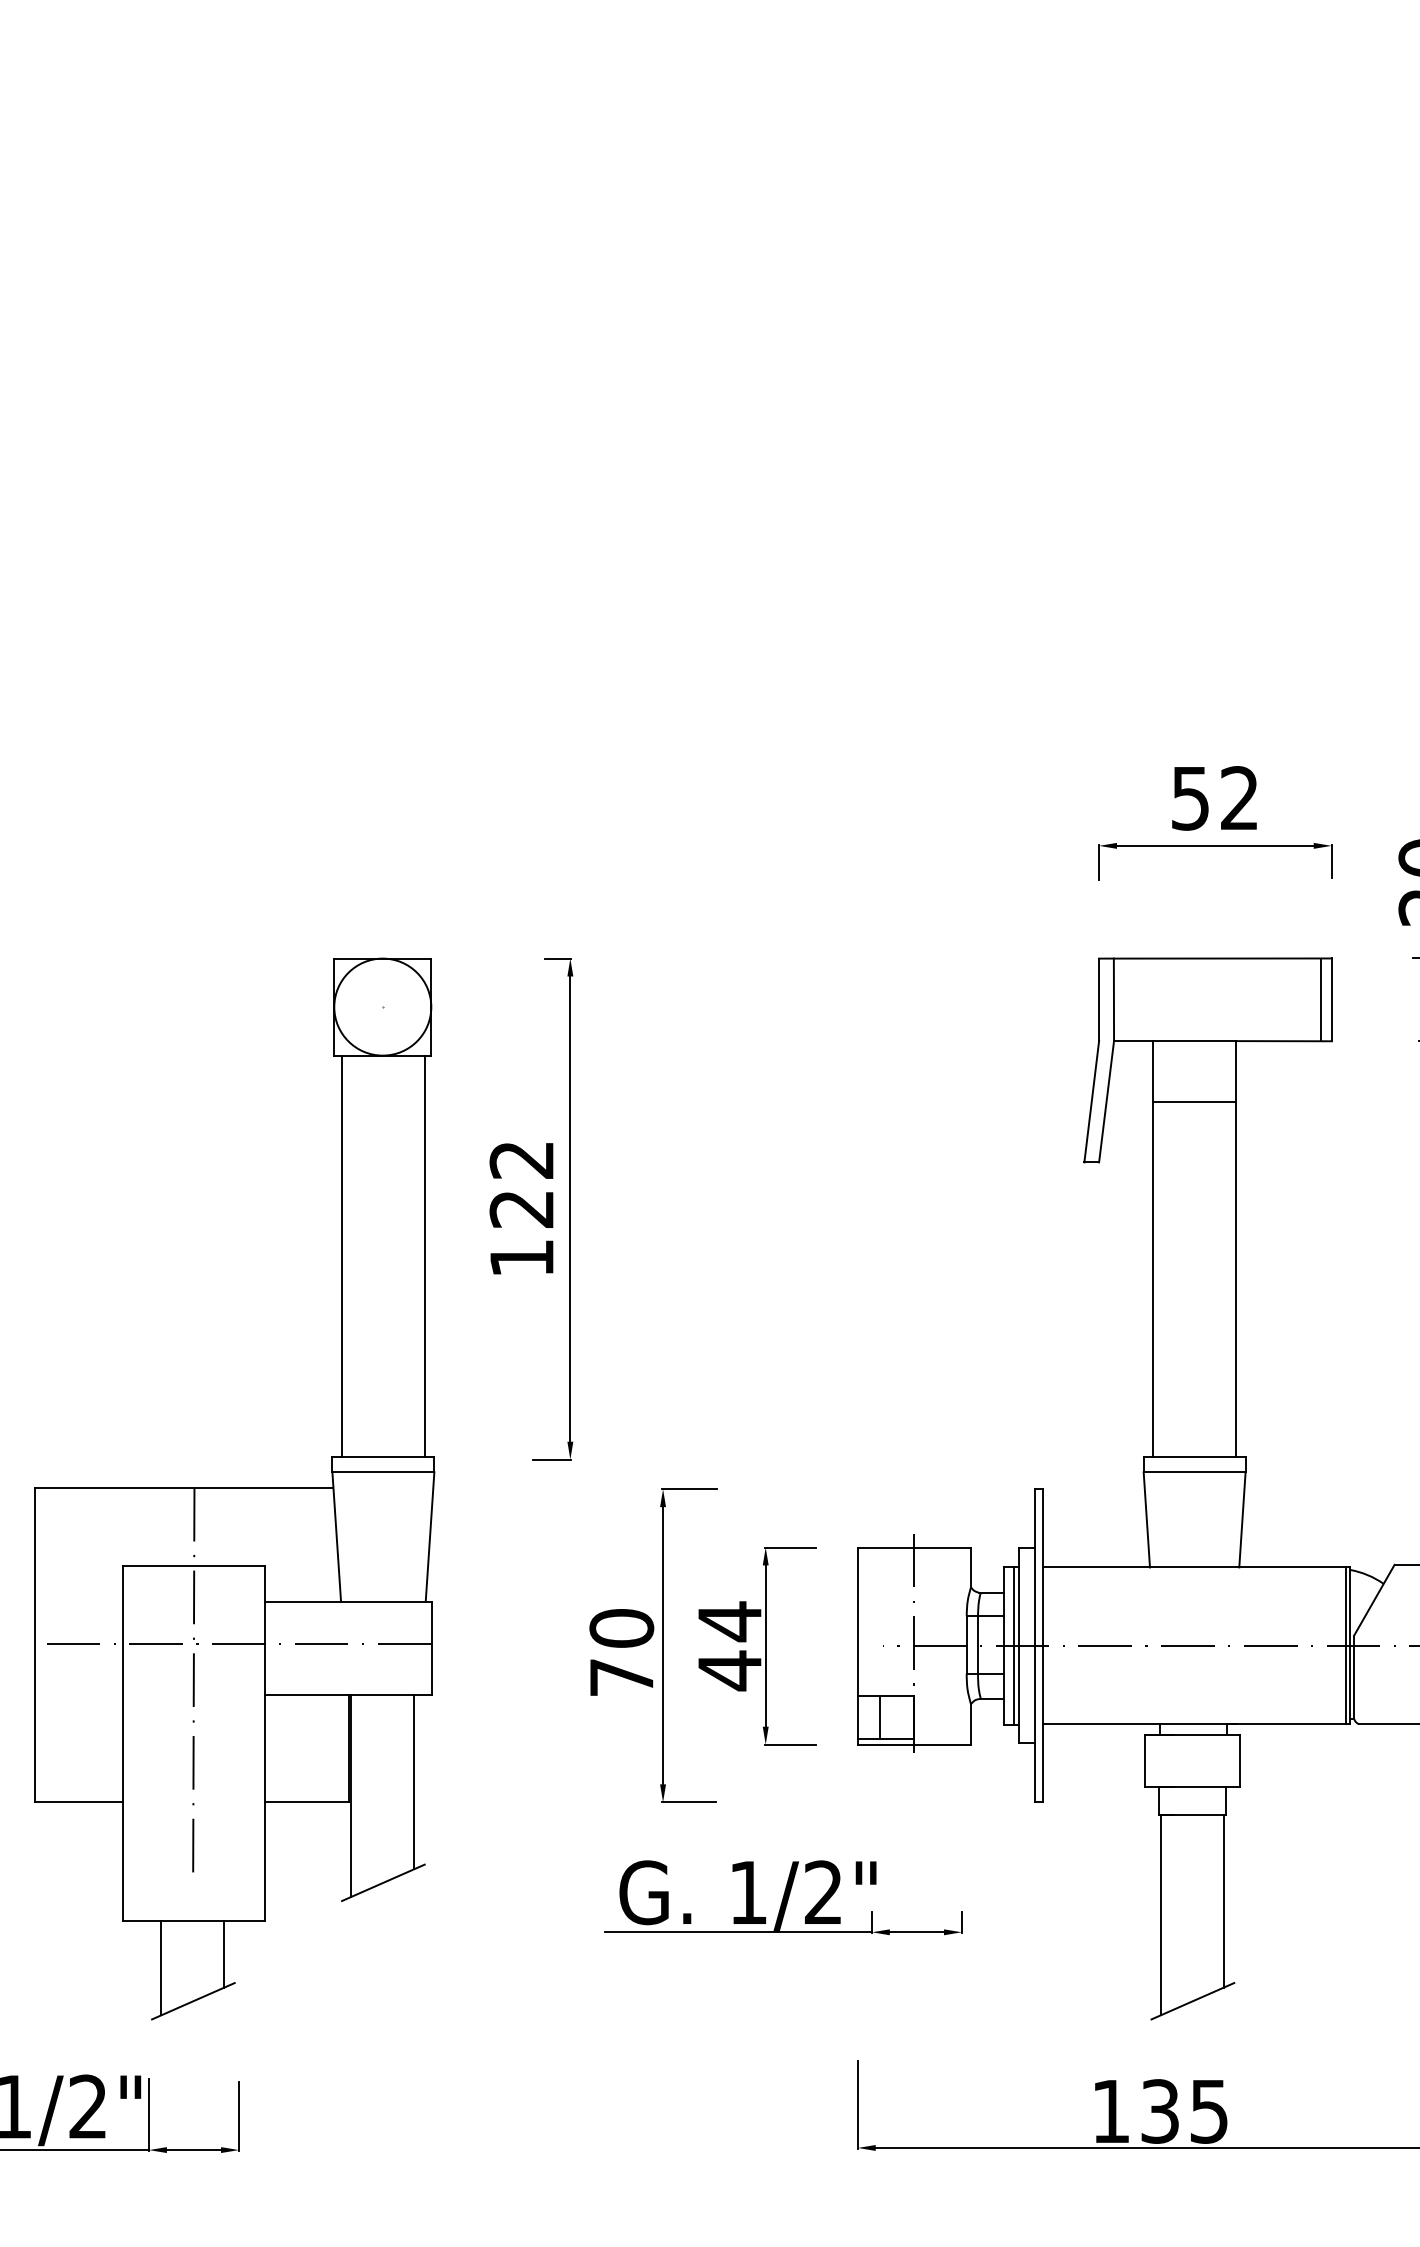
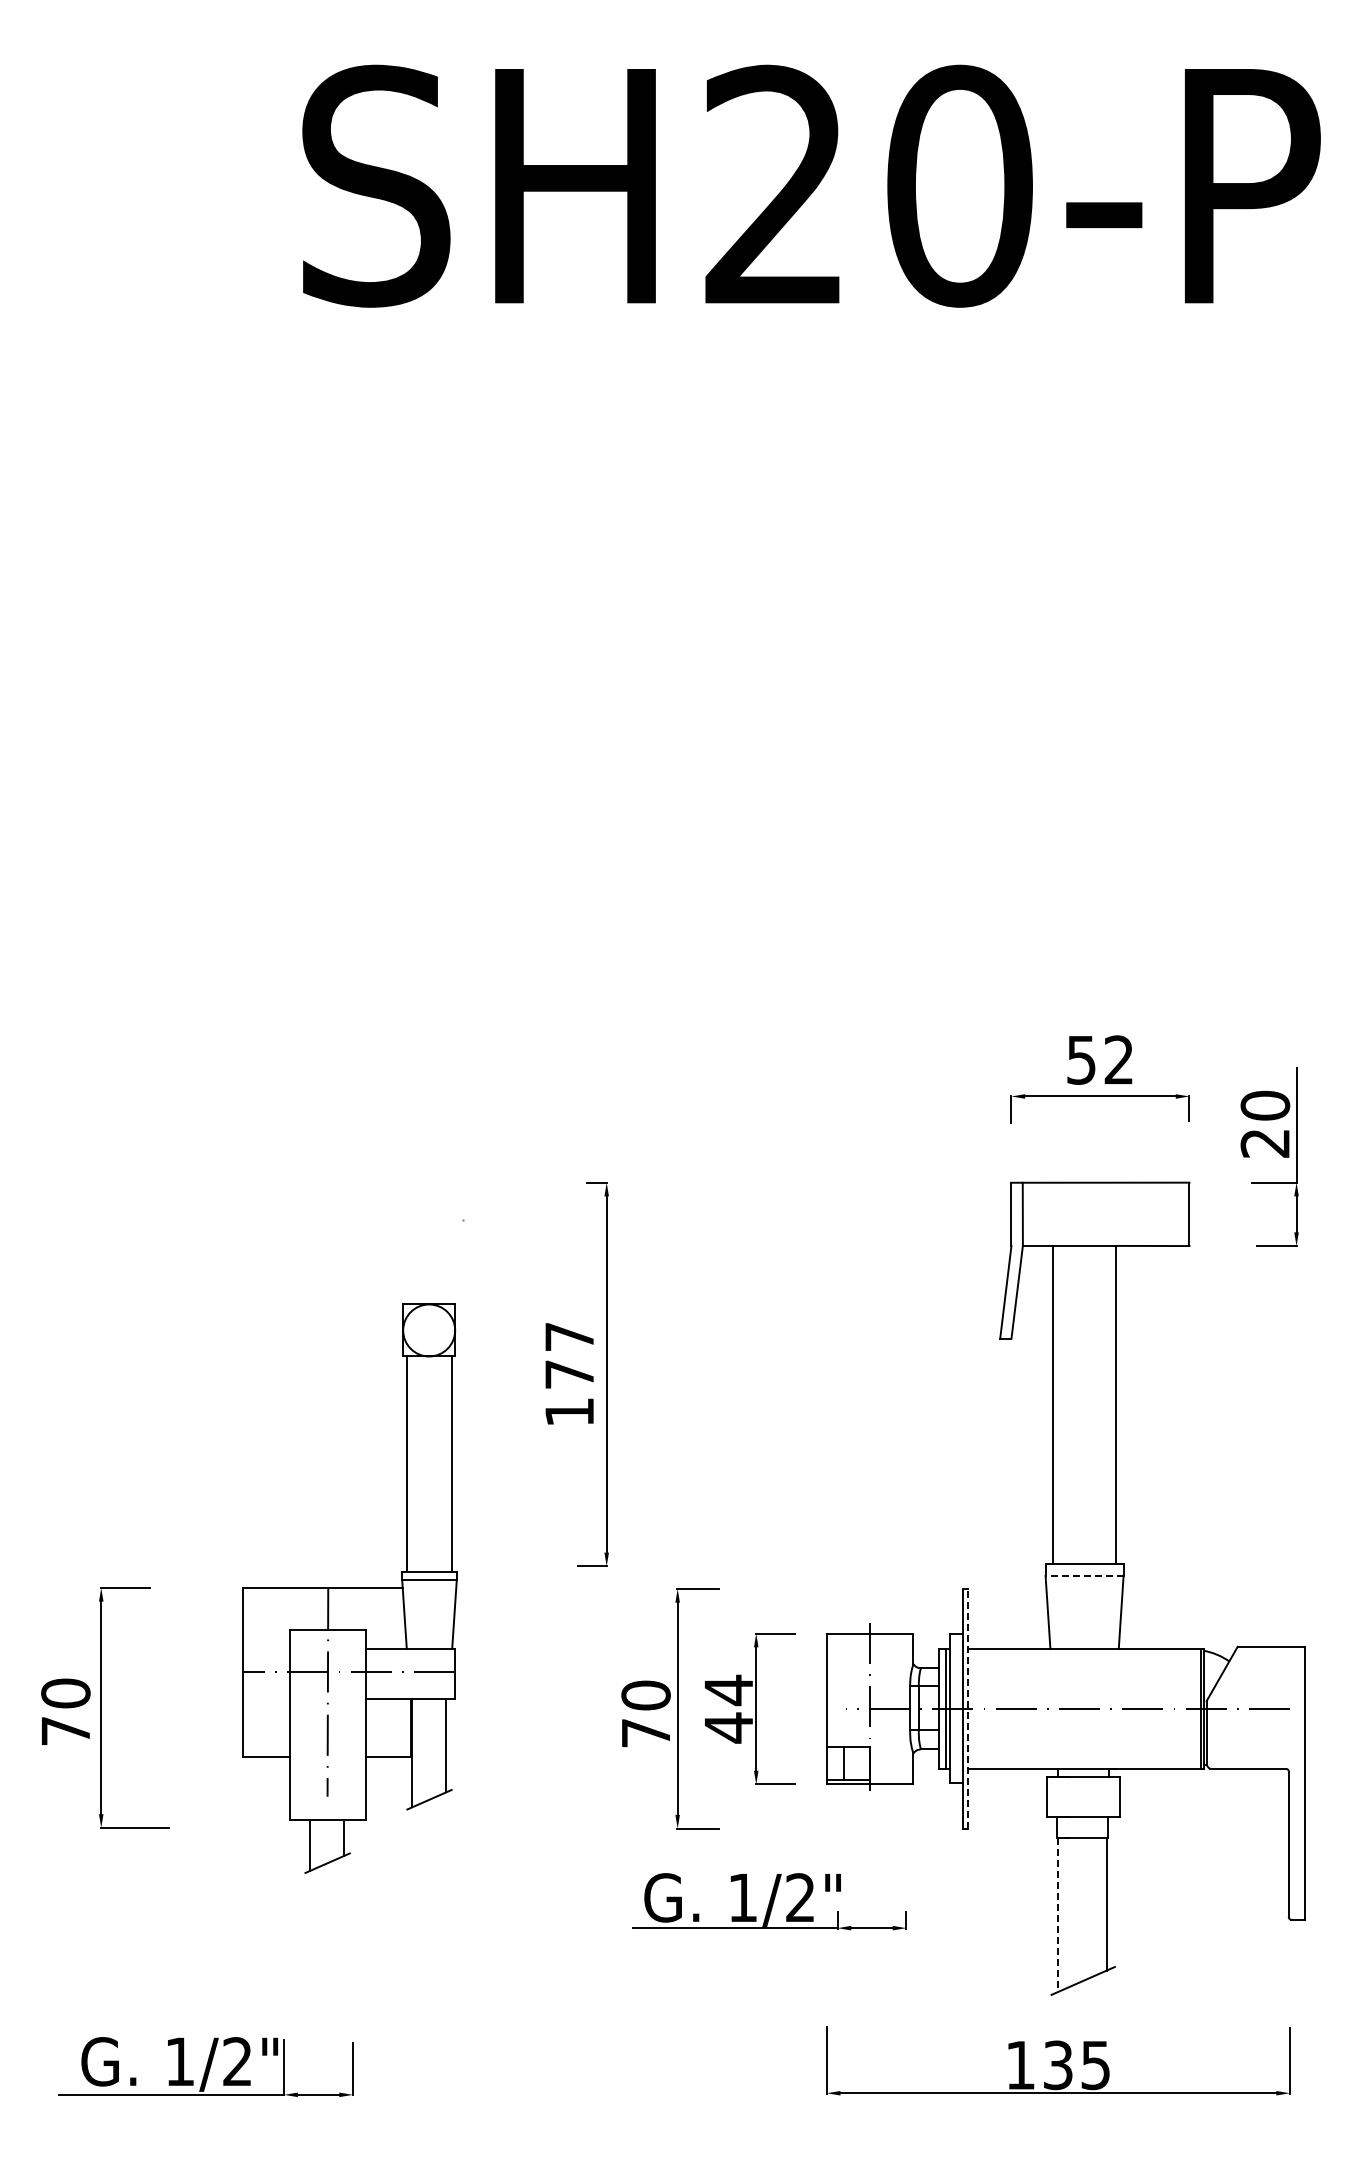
line: (1321, 998) -> (1181, 1213), removed
line: (1194, 1101) -> (1084, 1292), removed
text: (520, 1184) -> (568, 1355), 122 -> 177
line: (1194, 1471) -> (1084, 1575), solid -> dashed
part: (234, 1488) -> (349, 1588), size x0.7
line: (1042, 1645) -> (968, 1708), solid -> dashed
line: (1160, 1914) -> (1058, 1914), solid -> dashed

